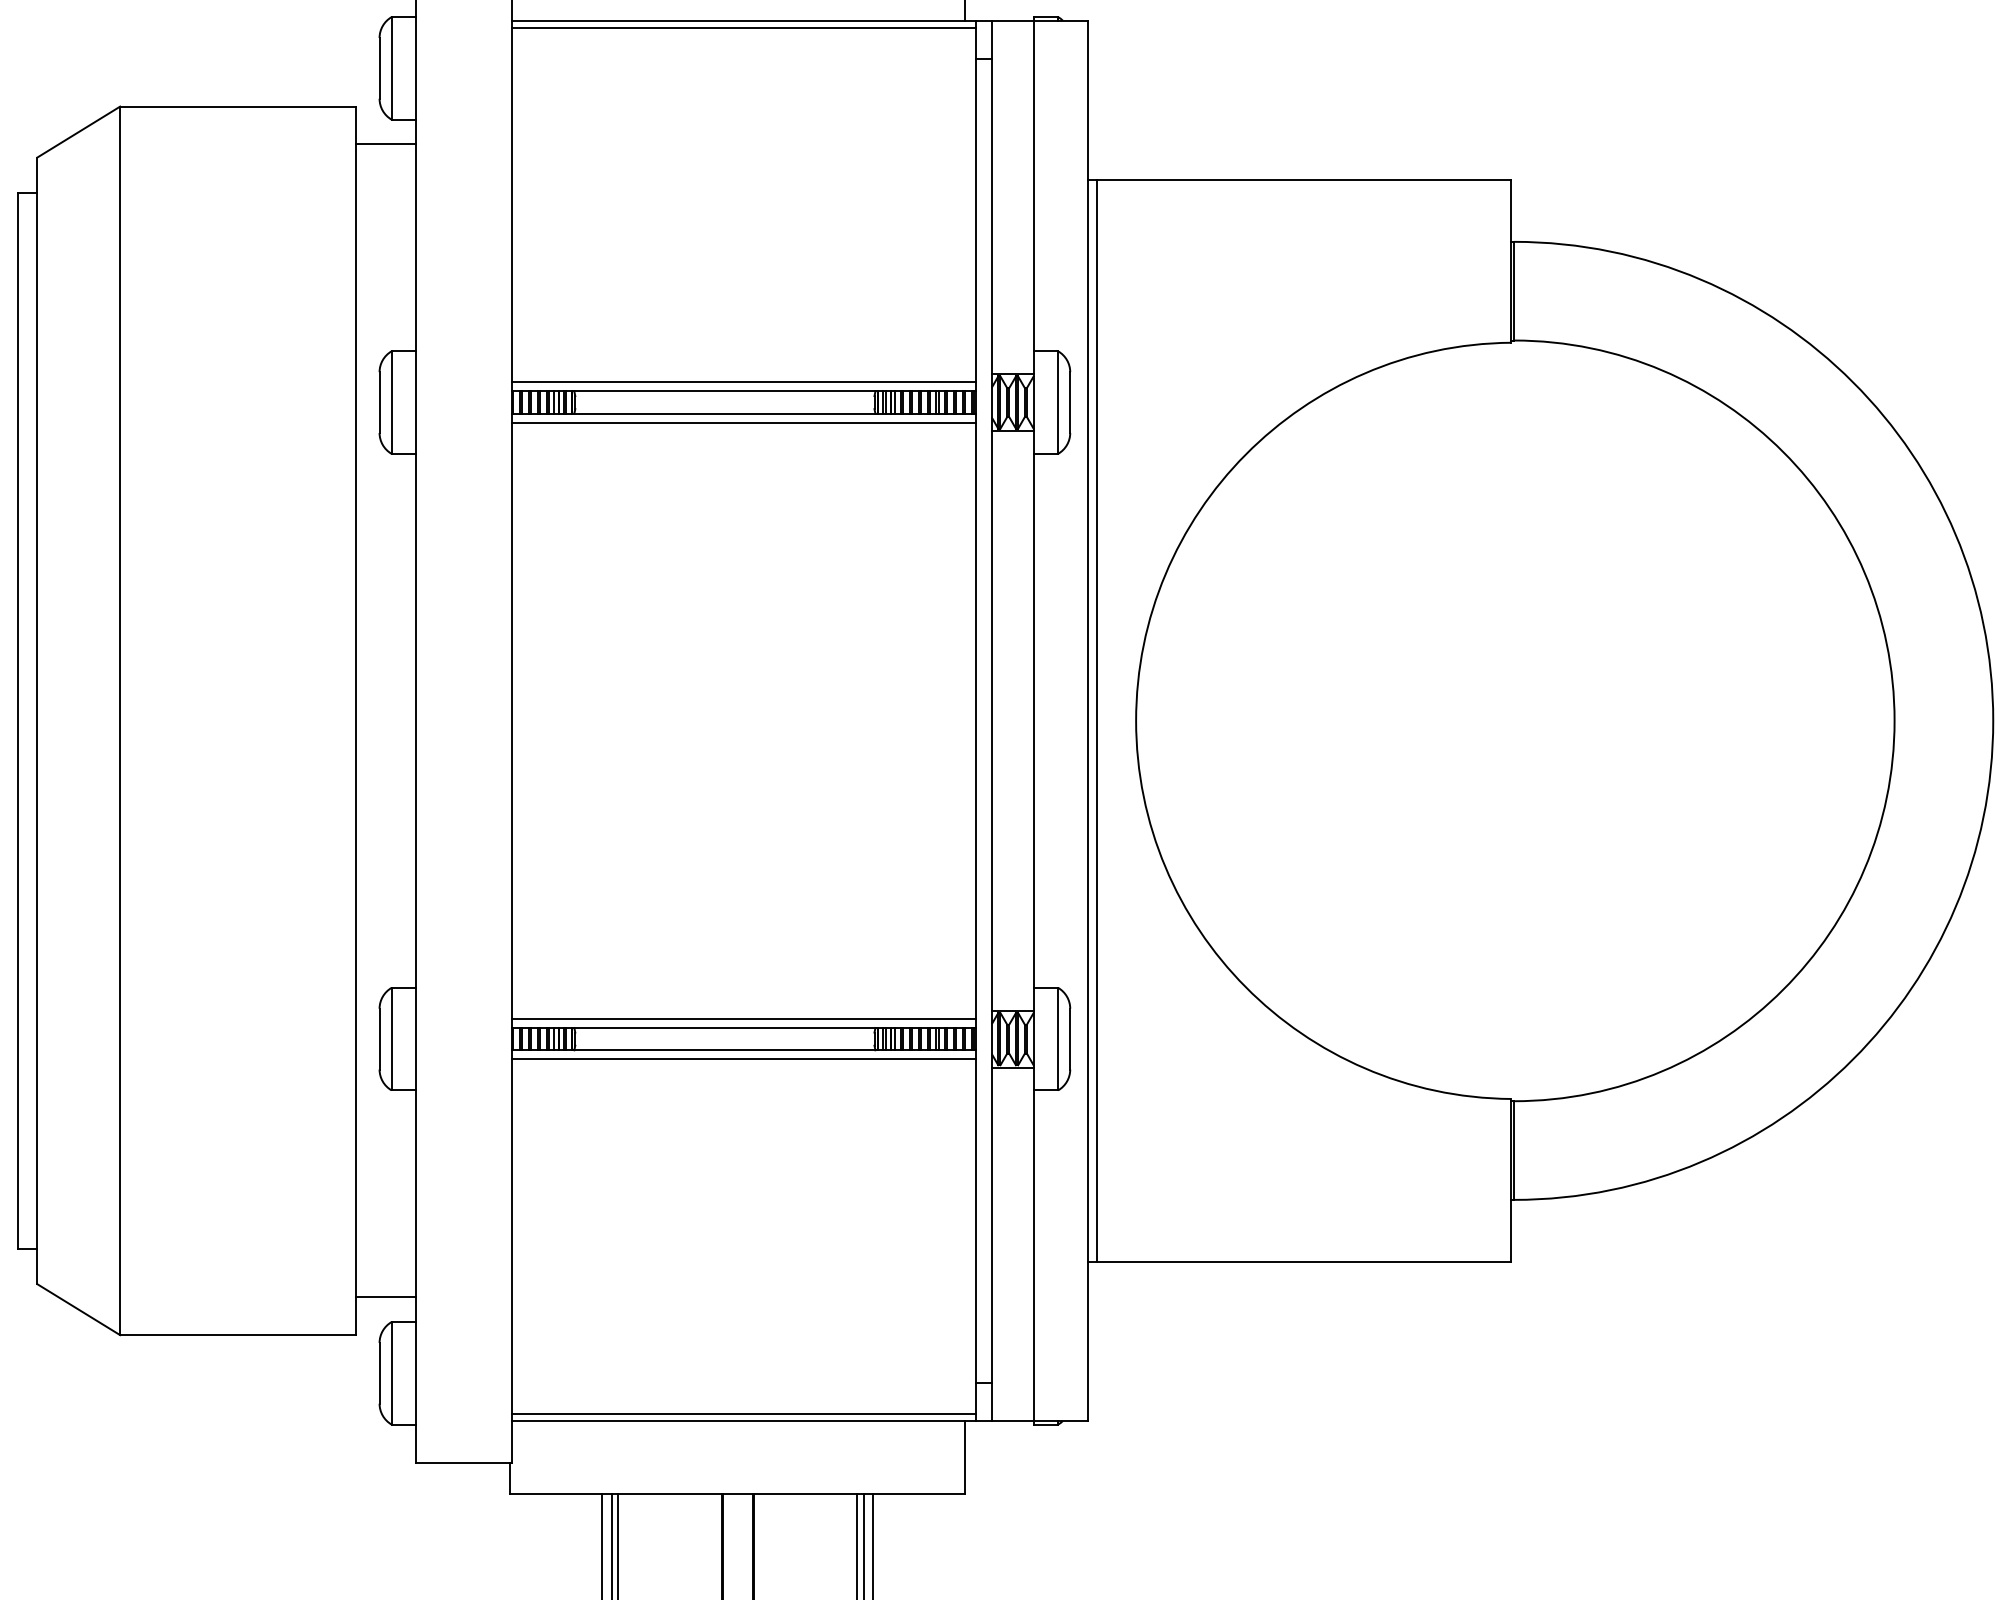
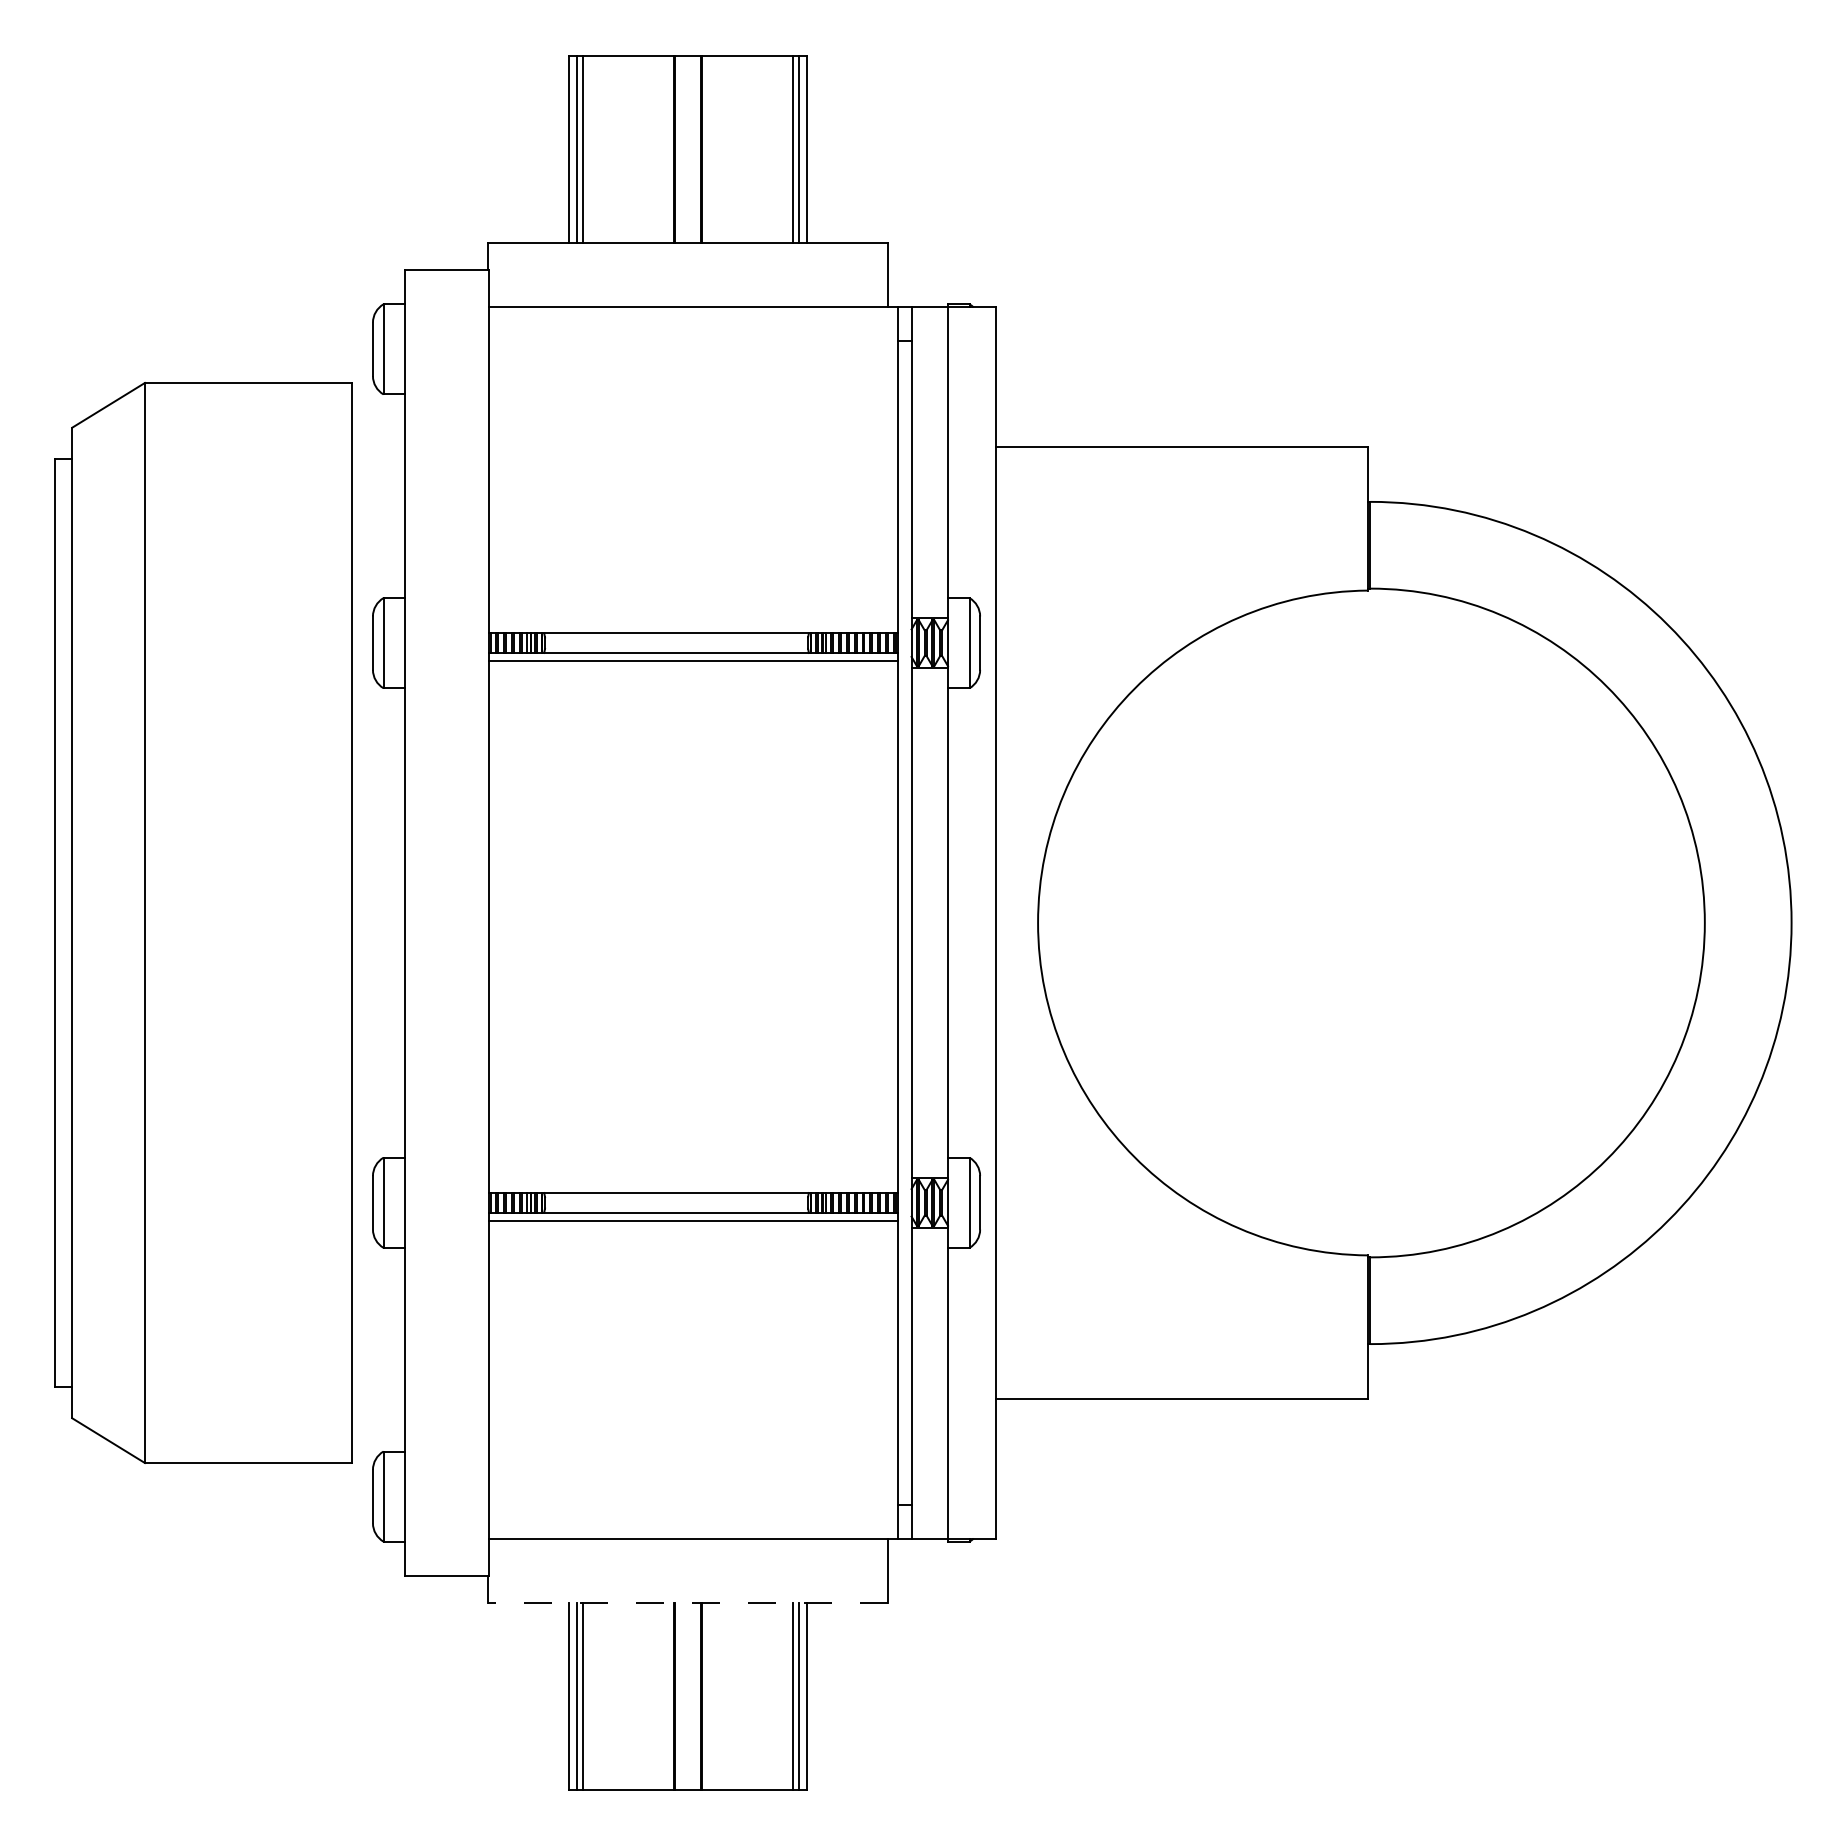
line: (744, 27) -> (693, 313), removed
line: (385, 144) -> (378, 416), removed
line: (744, 382) -> (693, 625), removed
line: (1096, 720) -> (1003, 922), removed
line: (744, 1019) -> (693, 1185), removed
line: (385, 1297) -> (378, 1429), removed
line: (744, 1414) -> (693, 1532), removed
line: (737, 1493) -> (687, 1602), solid -> dashed

